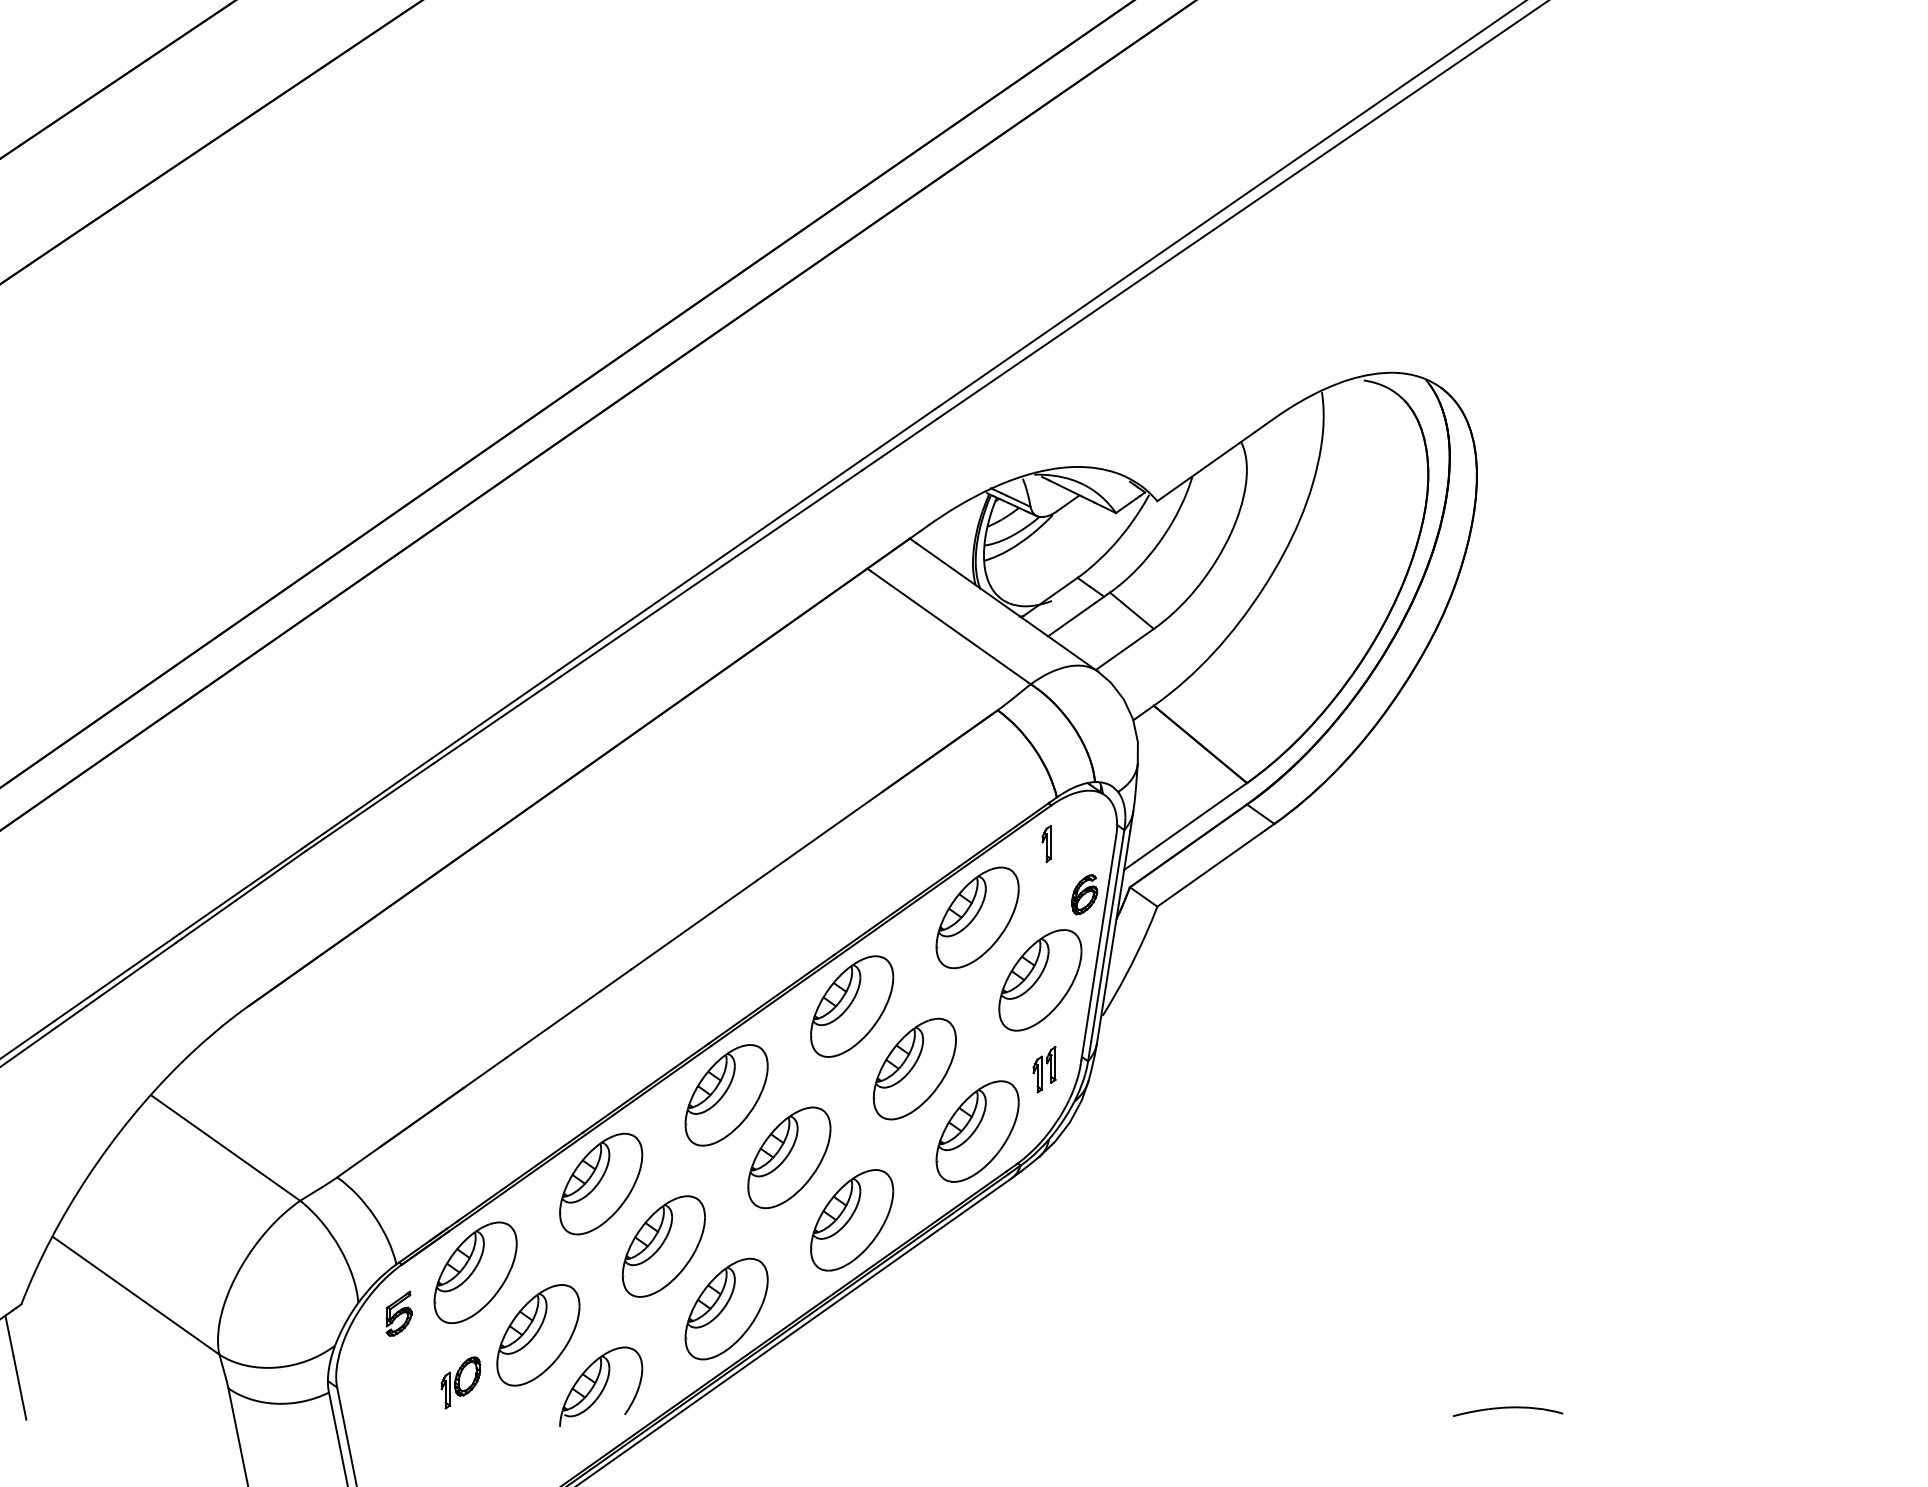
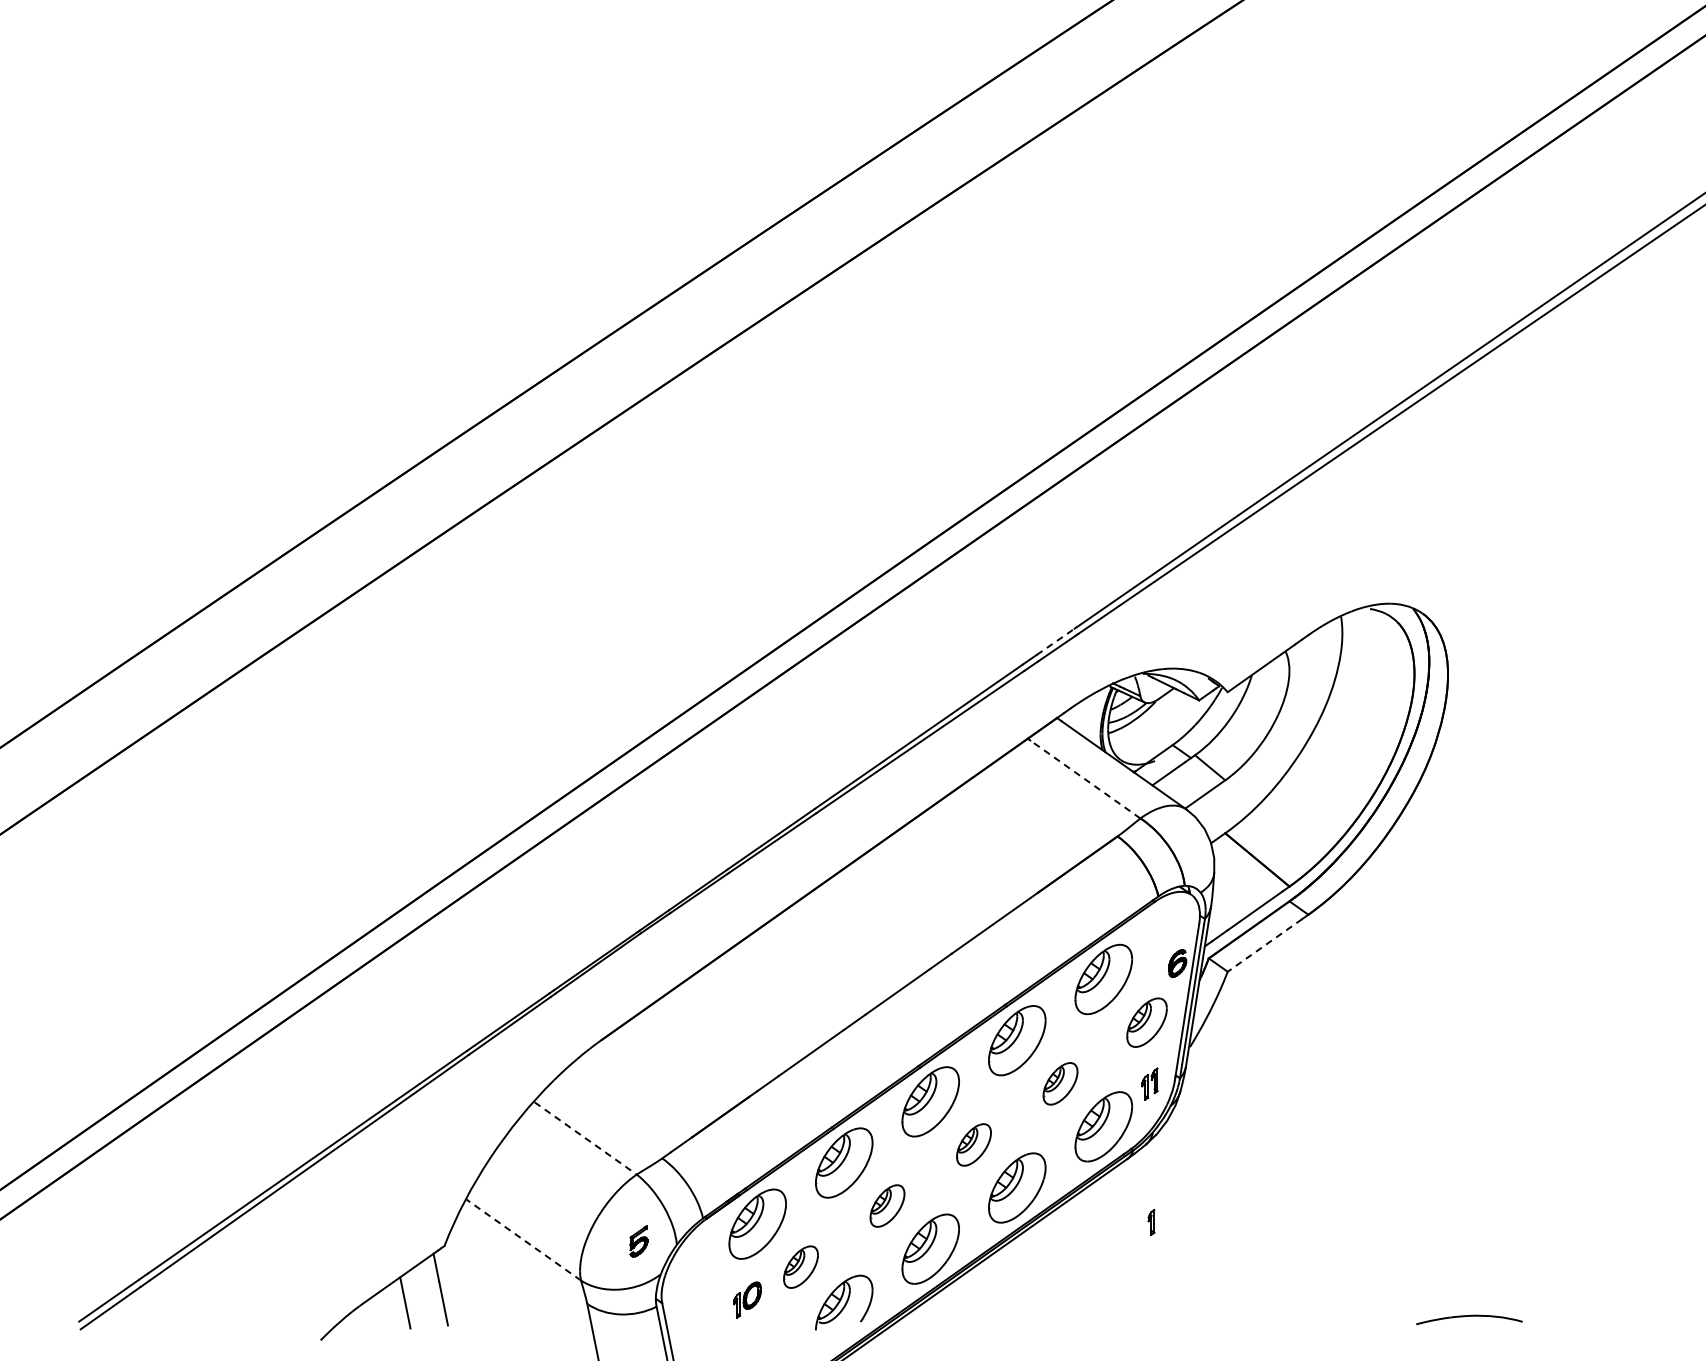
line: (909, 427) -> (1056, 641), solid -> dashed
line: (949, 627) -> (1084, 779), solid -> dashed
part: (1046, 843) -> (1151, 1222), moved
line: (1210, 868) -> (1264, 945), solid -> dashed
part: (1039, 980) -> (1146, 1022), size x0.7
part: (914, 1068) -> (1060, 1083), size x0.6
line: (225, 1148) -> (585, 1138), solid -> dashed
part: (788, 1157) -> (973, 1144), size x0.6
part: (663, 1245) -> (887, 1205), size x0.6
line: (135, 1295) -> (523, 1239), solid -> dashed
part: (398, 1313) -> (638, 1241), moved
part: (537, 1334) -> (800, 1266), size x0.6
part: (1508, 1411) -> (1469, 1319), size x1.4

